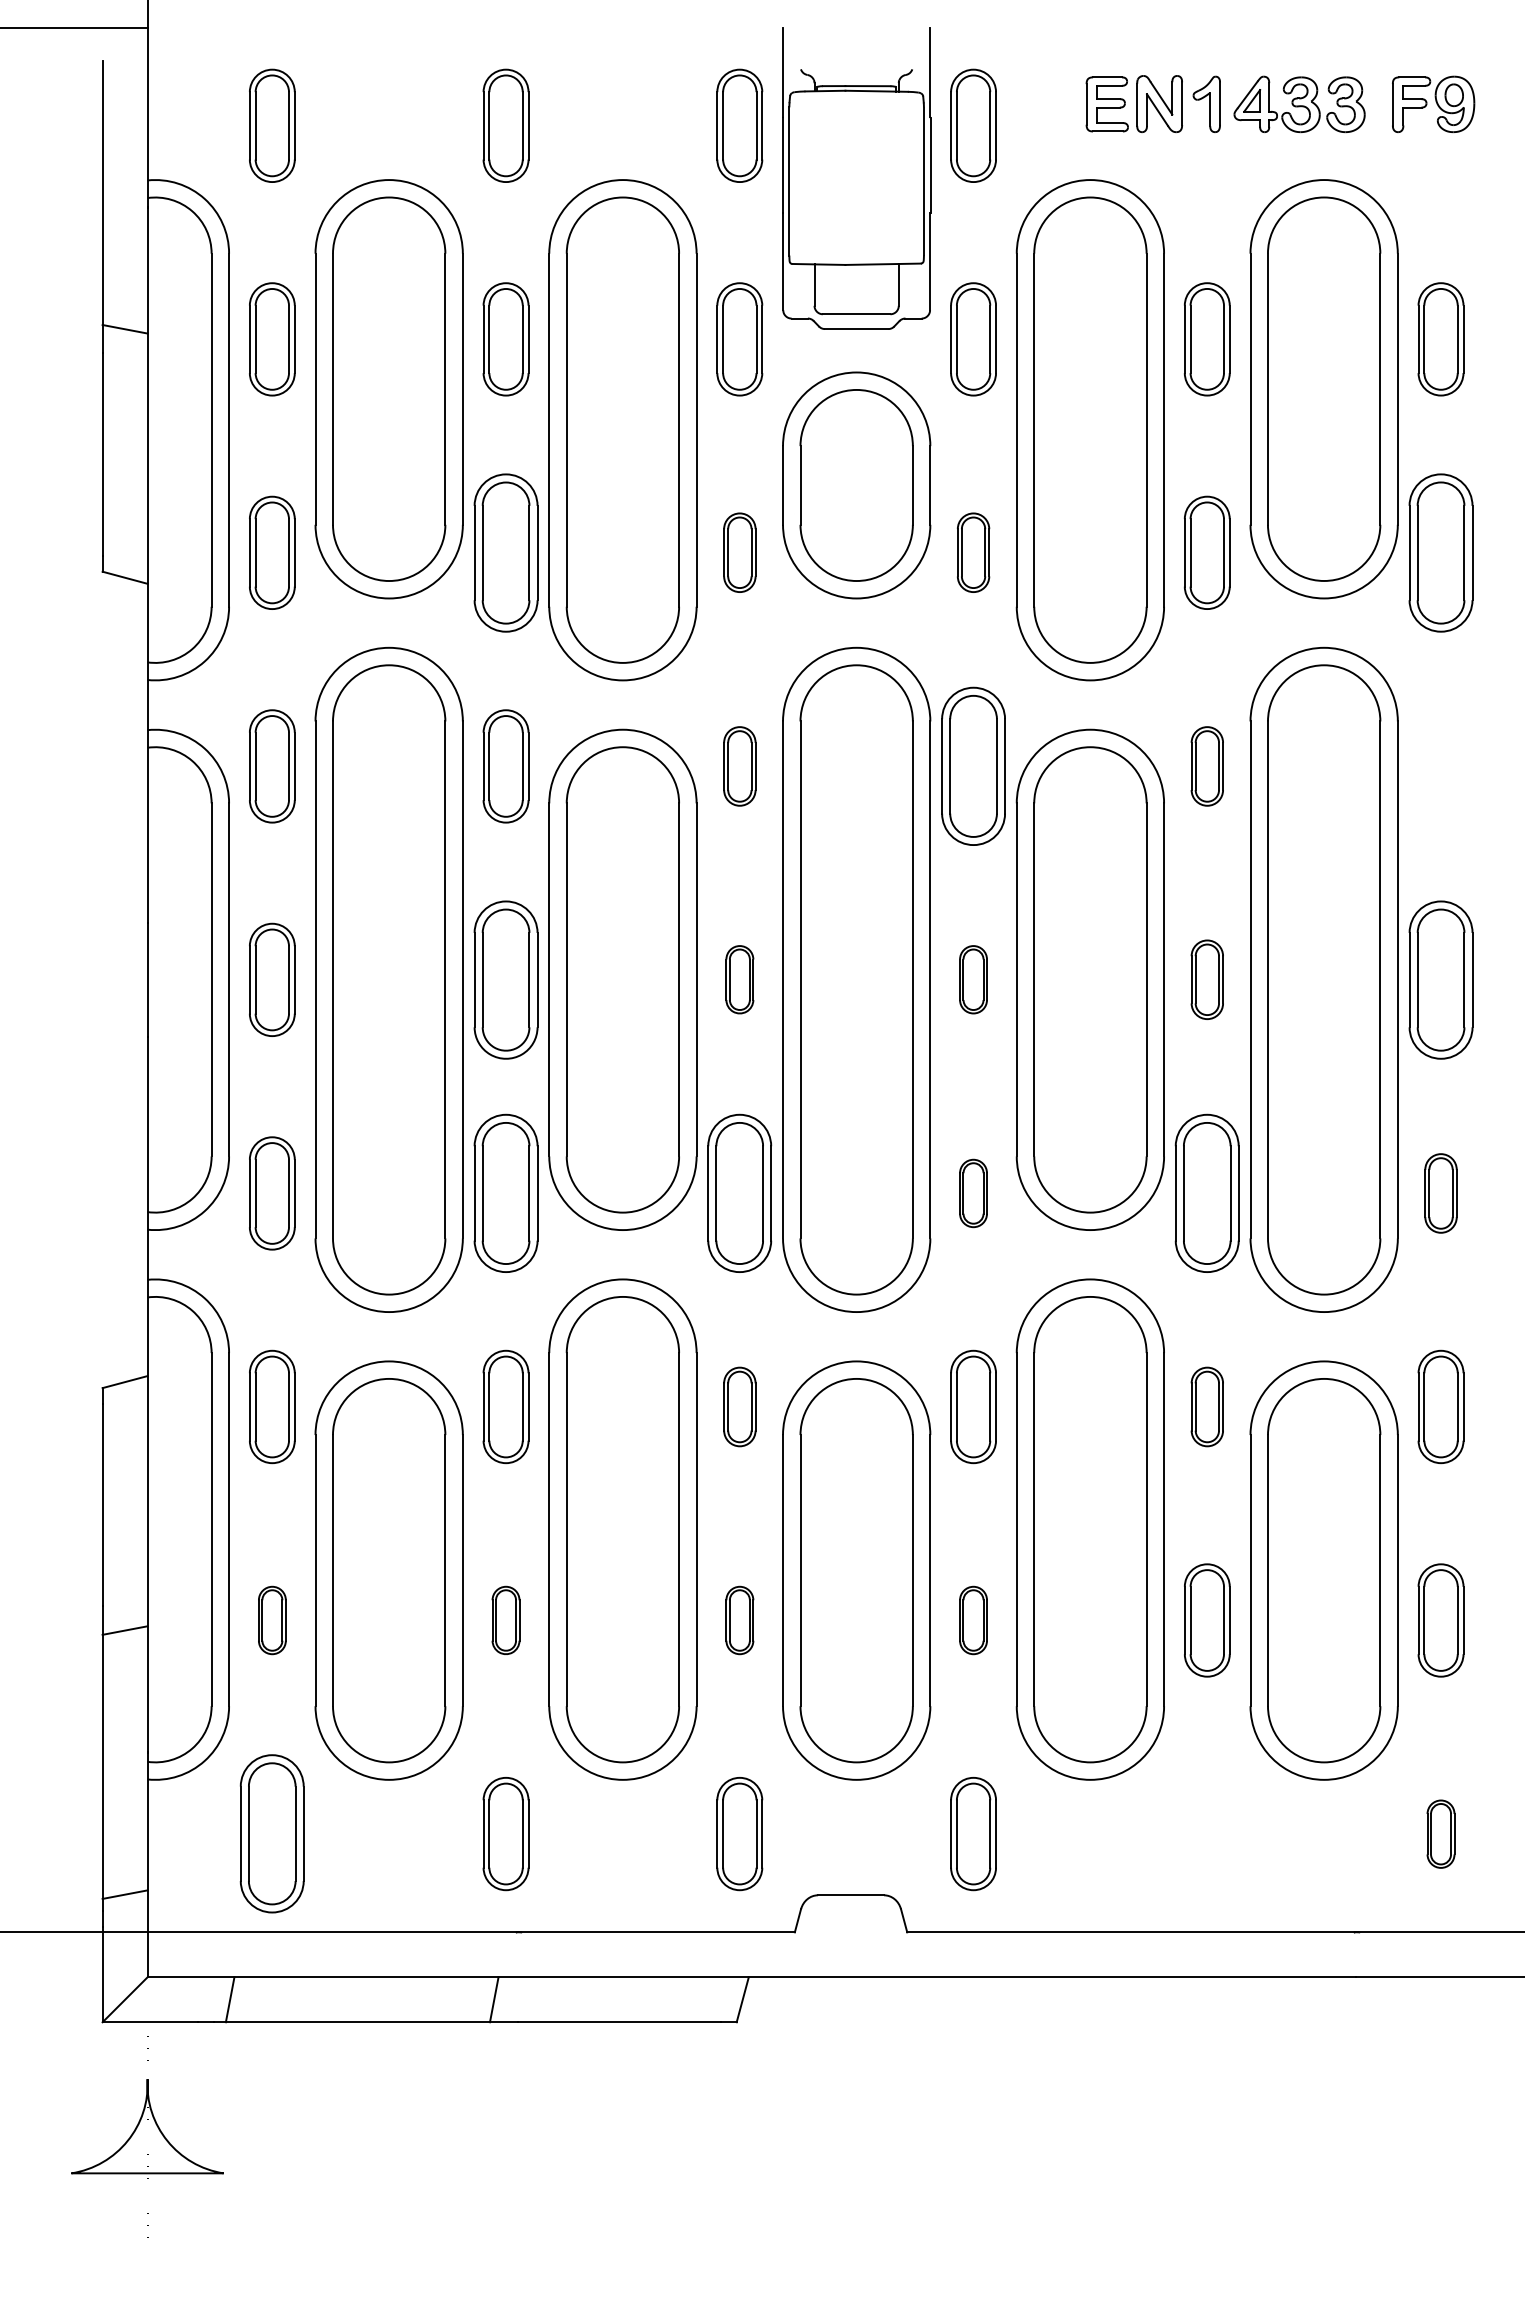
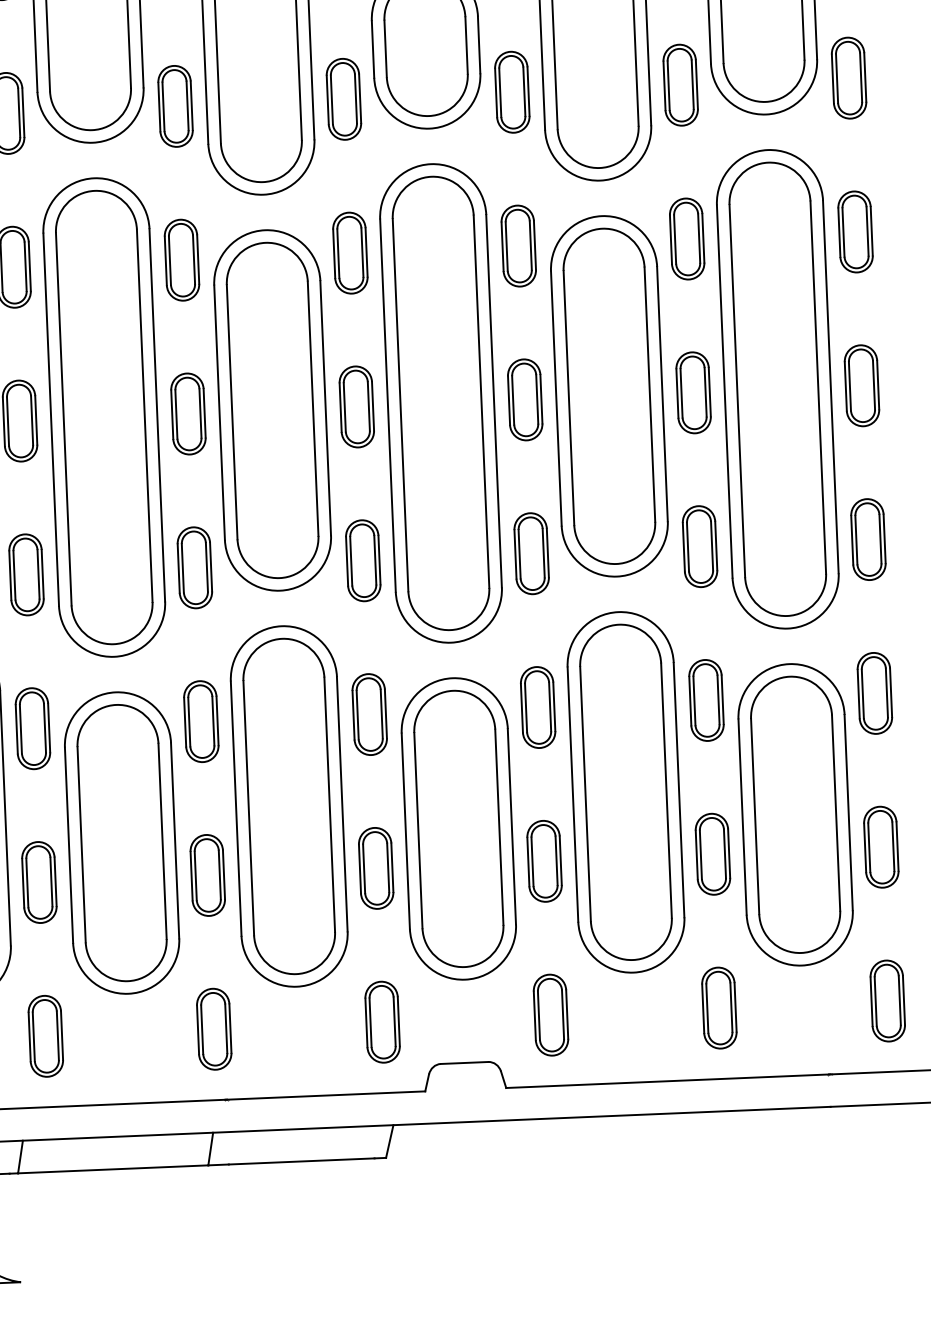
part: (505, 552) -> (175, 106), size x0.71
part: (739, 552) -> (343, 99), size x1.43
part: (973, 552) -> (512, 91), size x1.43
part: (1440, 552) -> (848, 77), size x0.71
part: (739, 766) -> (350, 253), size x1.43
part: (973, 766) -> (518, 246), size x0.71
part: (1207, 766) -> (687, 239), size x1.43
part: (1440, 766) -> (855, 232), added
part: (505, 979) -> (188, 413), size x0.71
part: (739, 979) -> (356, 406), size x1.67
part: (973, 979) -> (525, 399), size x1.67
part: (1207, 979) -> (693, 392), size x1.43
part: (1440, 979) -> (861, 385), size x0.71
part: (505, 1193) -> (194, 567), size x0.71
part: (739, 1193) -> (363, 560), size x0.71
part: (973, 1193) -> (531, 553), size x1.67
part: (1207, 1193) -> (700, 546), size x0.71
part: (1440, 1193) -> (868, 539), size x1.43
part: (739, 1406) -> (369, 714), size x1.43
part: (1207, 1406) -> (706, 700), size x1.43
part: (272, 1620) -> (39, 882), size x1.67
part: (505, 1620) -> (207, 875), size x1.67
part: (739, 1620) -> (375, 868), size x1.67
part: (973, 1620) -> (544, 861), size x1.67
part: (272, 1834) -> (46, 1036), size x0.71
part: (1207, 1834) -> (719, 1008), added
part: (1440, 1834) -> (887, 1001), size x1.67

